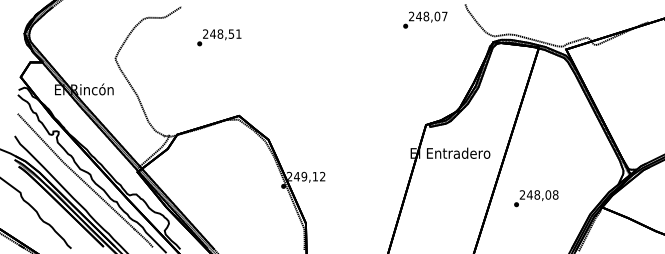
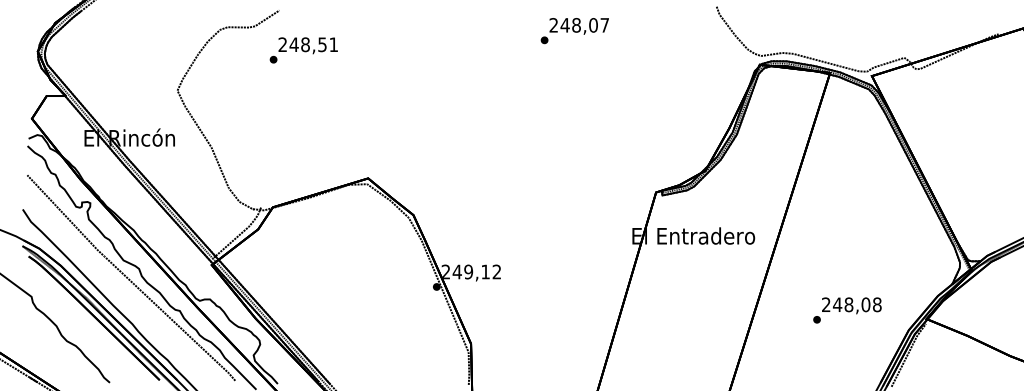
text: (425, 19) -> (575, 29), moved
text: (219, 37) -> (304, 49), moved
text: (536, 198) -> (847, 310), moved

